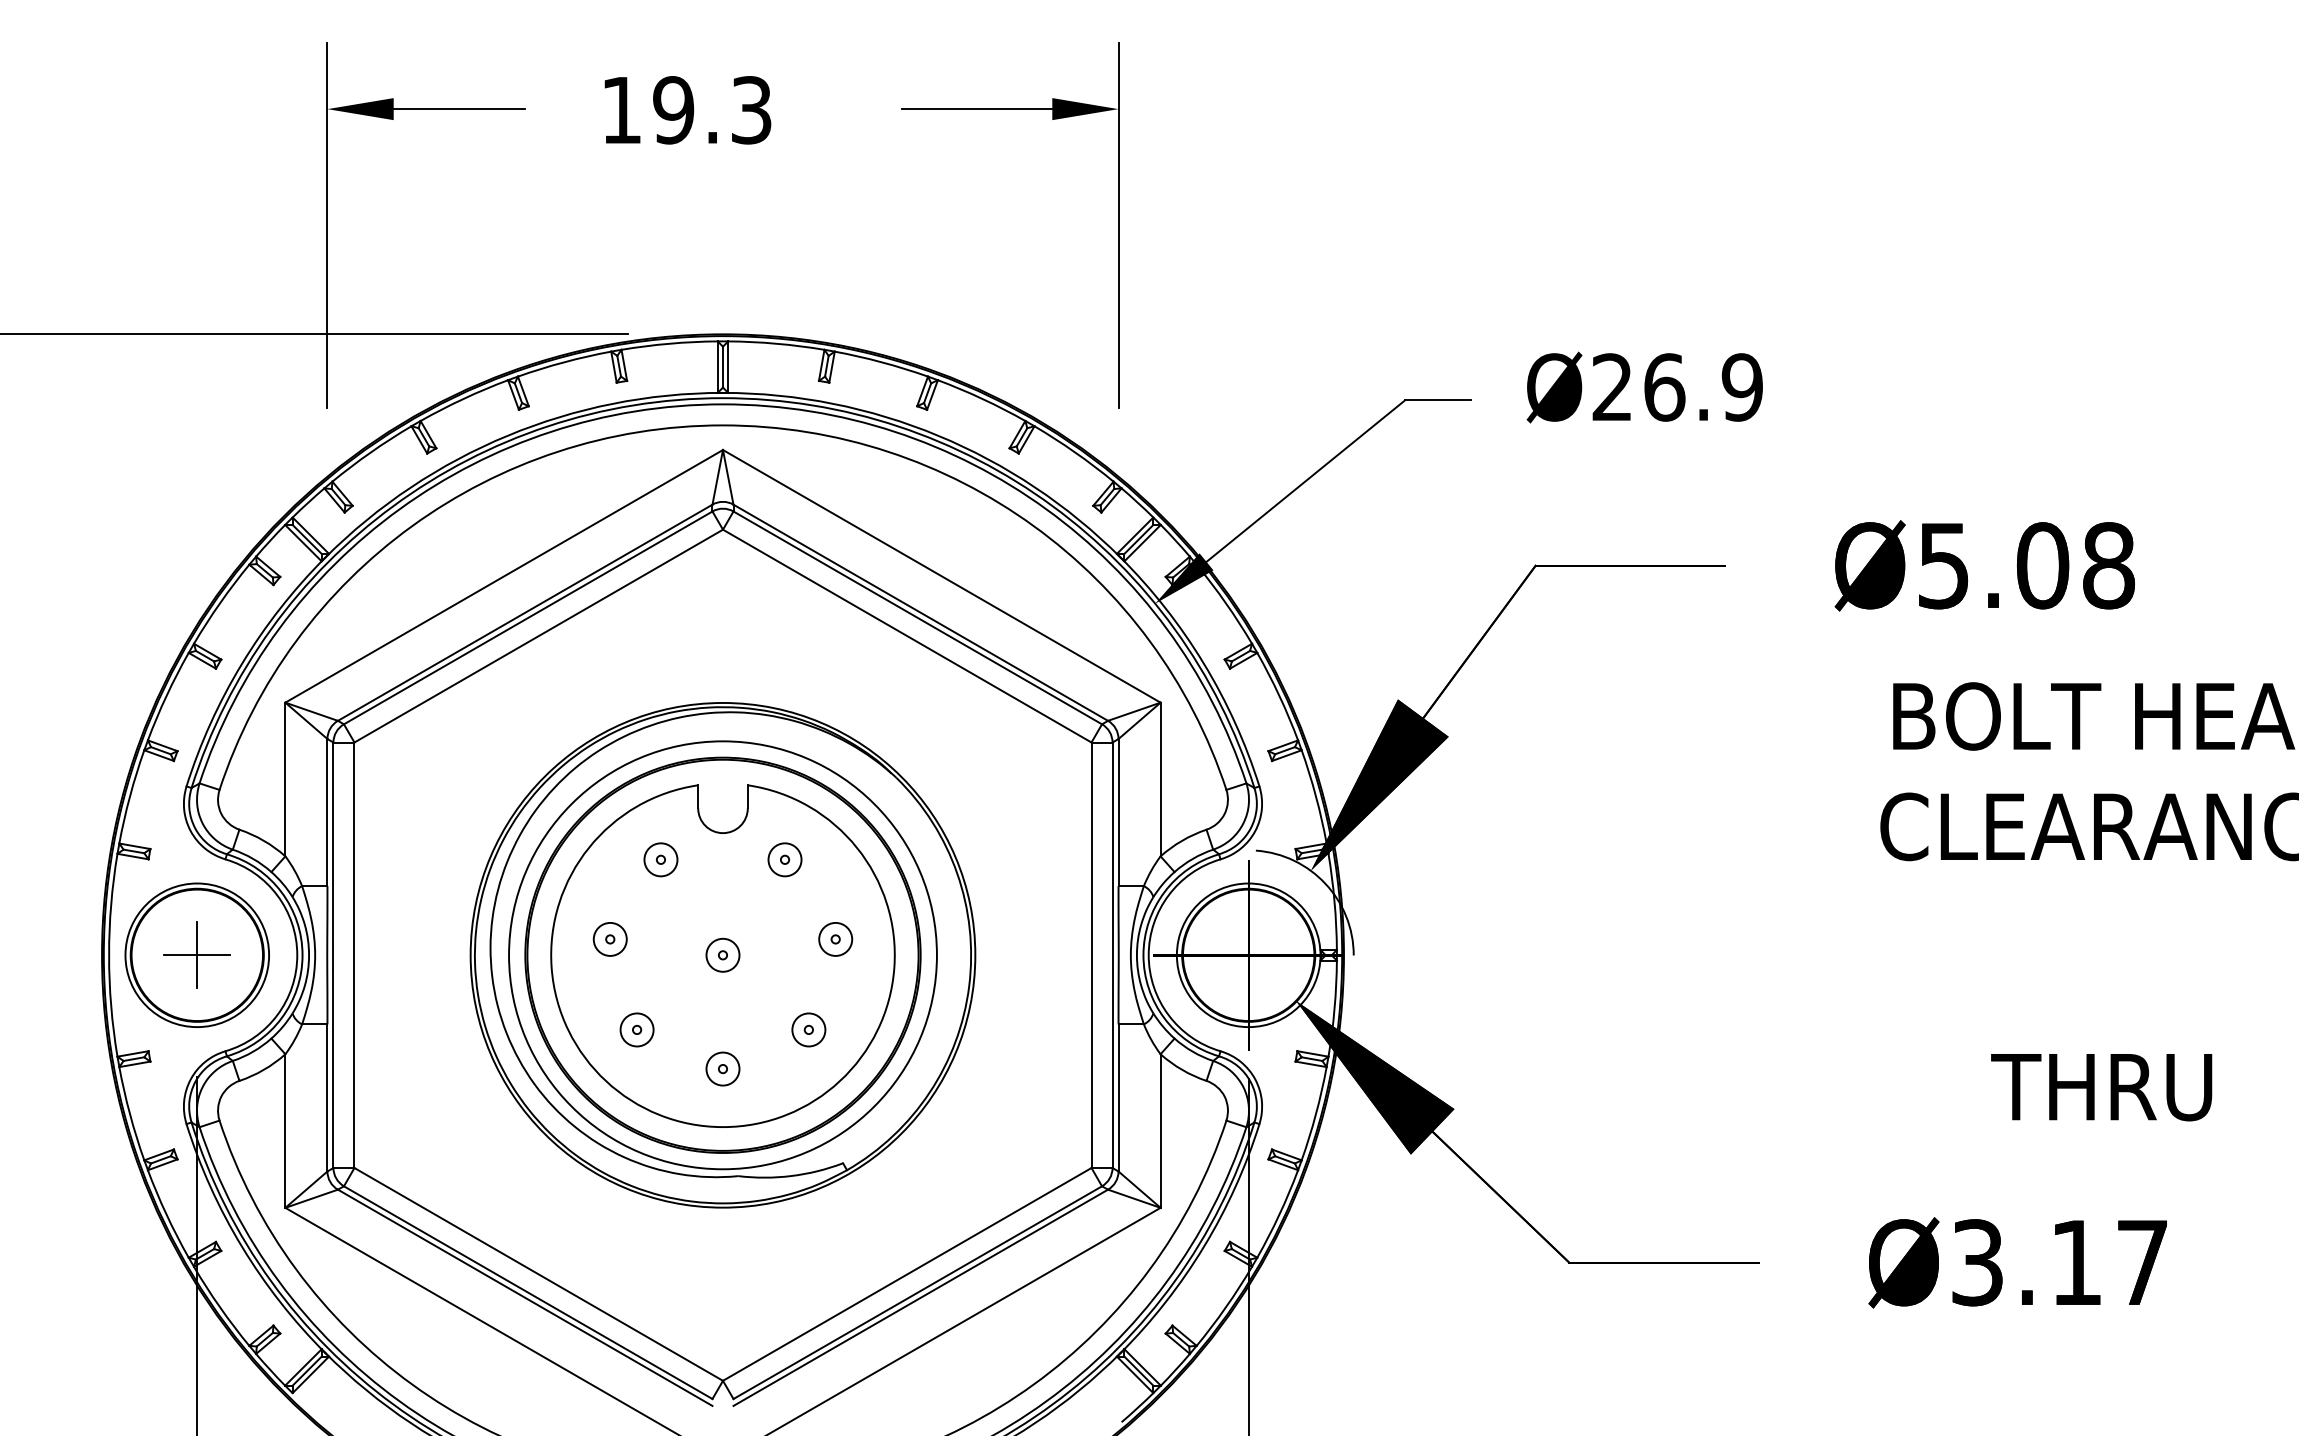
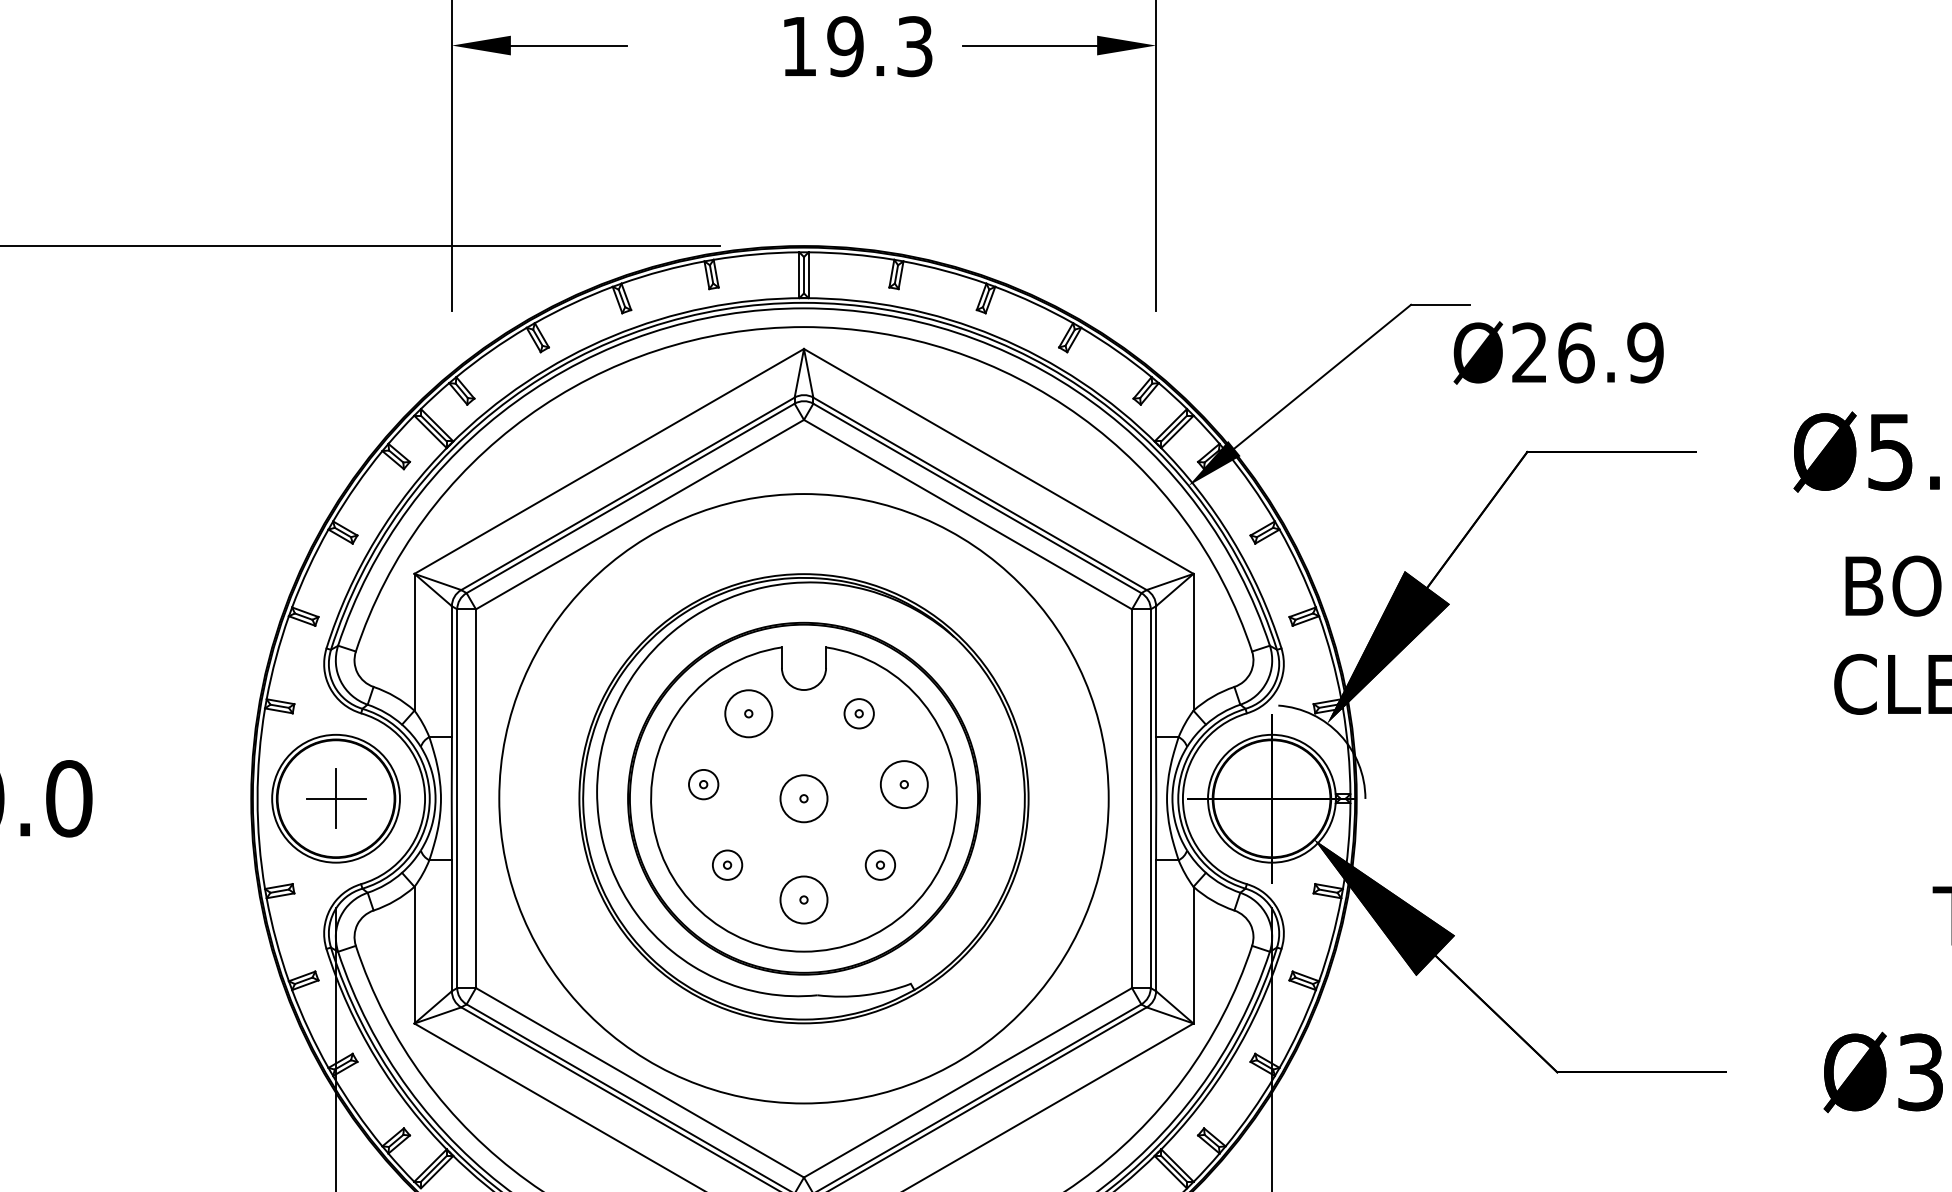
text: (687, 110) -> (857, 46), moved
text: (1644, 387) -> (1558, 352), moved
circle: (660, 859) -> (748, 713), size x1.6
circle: (835, 938) -> (904, 783), size x1.6
circle: (722, 954) -> (803, 798), size x1.6
circle: (722, 955) -> (803, 798), size x1.6
circle: (722, 1068) -> (803, 899), size x1.6

